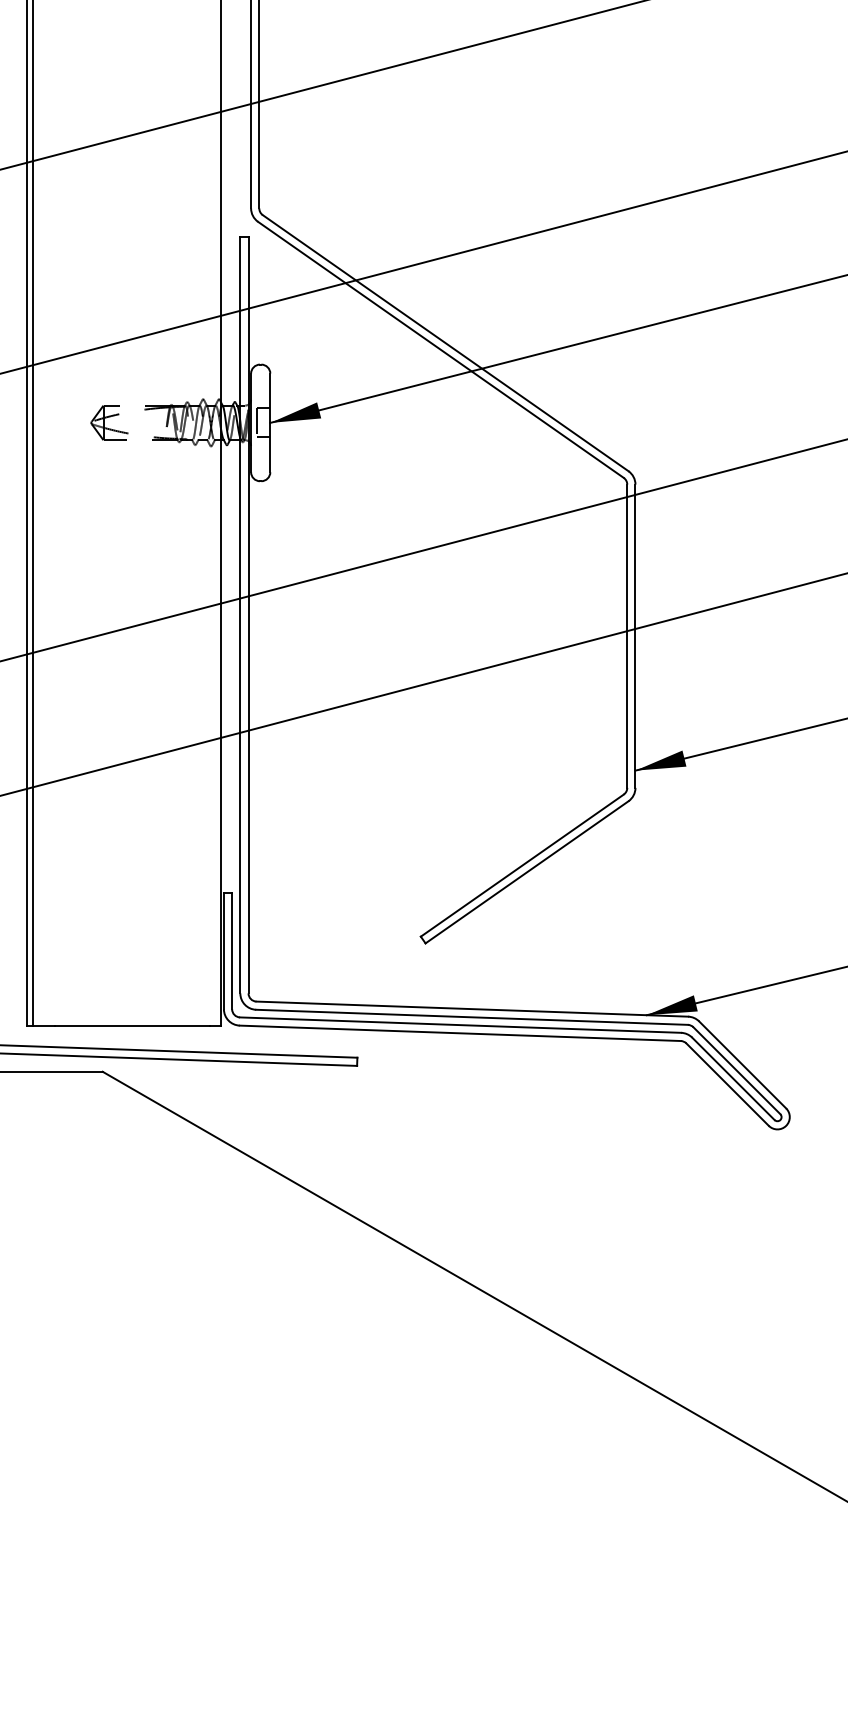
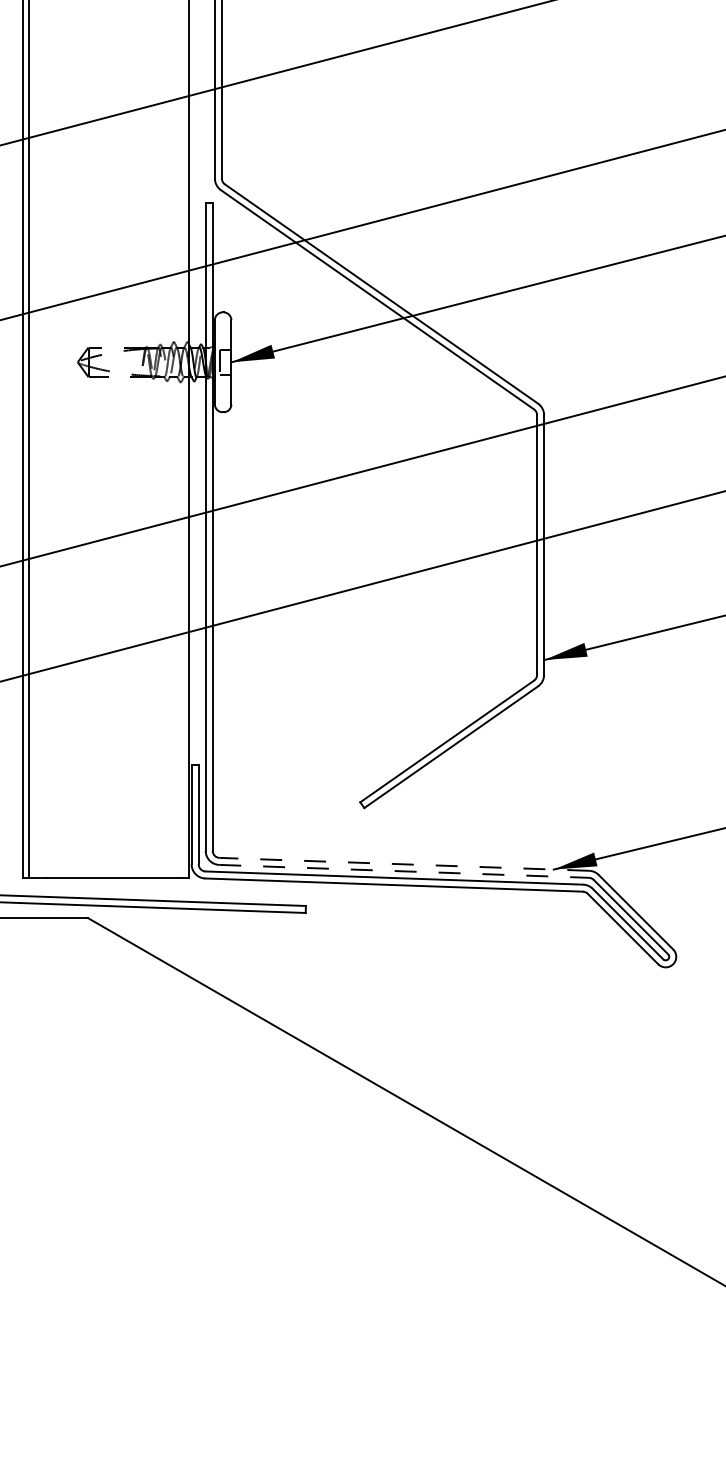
line: (472, 1009) -> (404, 864), solid -> dashed
line: (472, 1017) -> (404, 871), solid -> dashed

